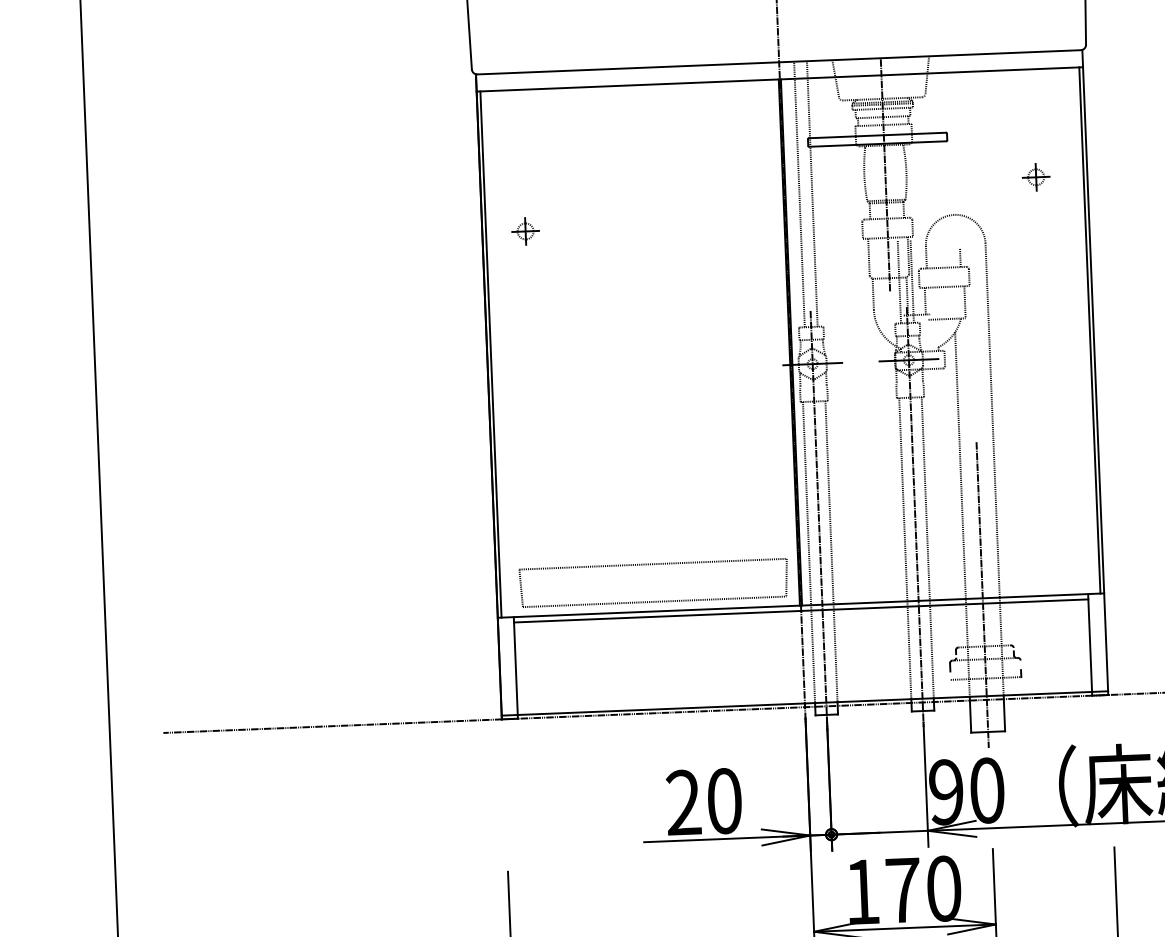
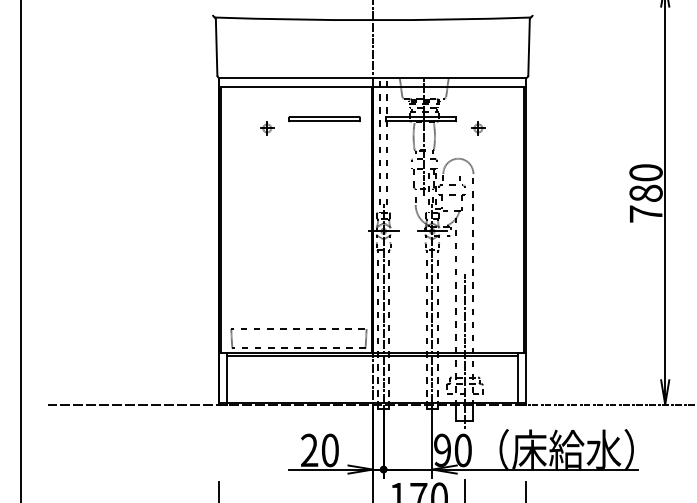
part: (686, 147) -> (324, 119), added
part: (1036, 177) -> (478, 128), moved
part: (526, 231) -> (267, 128), moved

